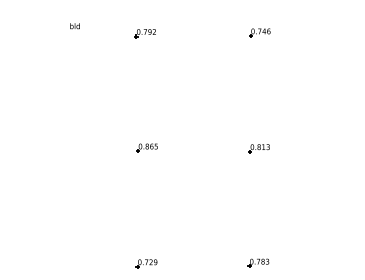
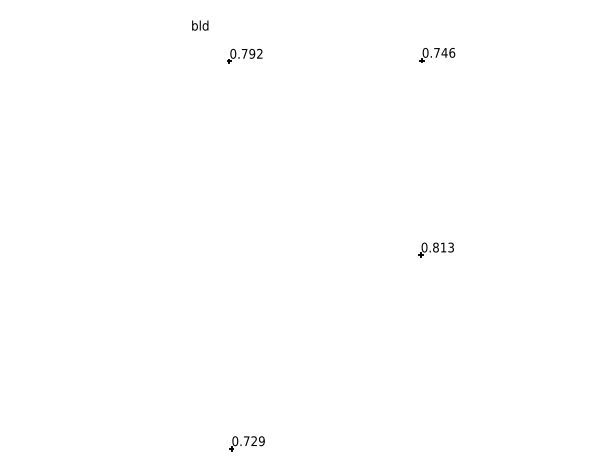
text: (74, 26) -> (199, 26), moved
part: (146, 147) -> (246, 248), removed
part: (258, 262) -> (434, 441), removed

